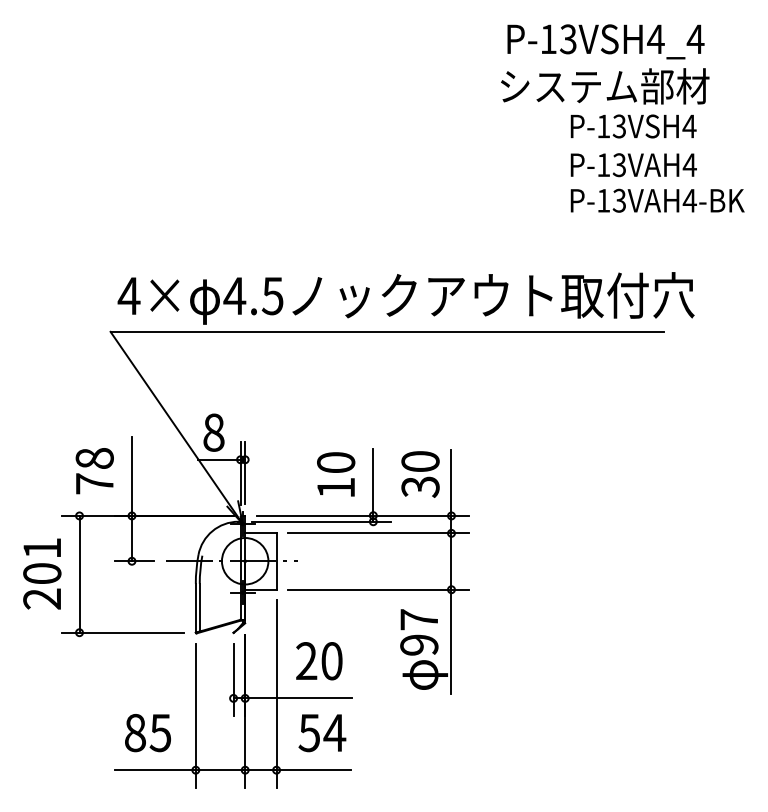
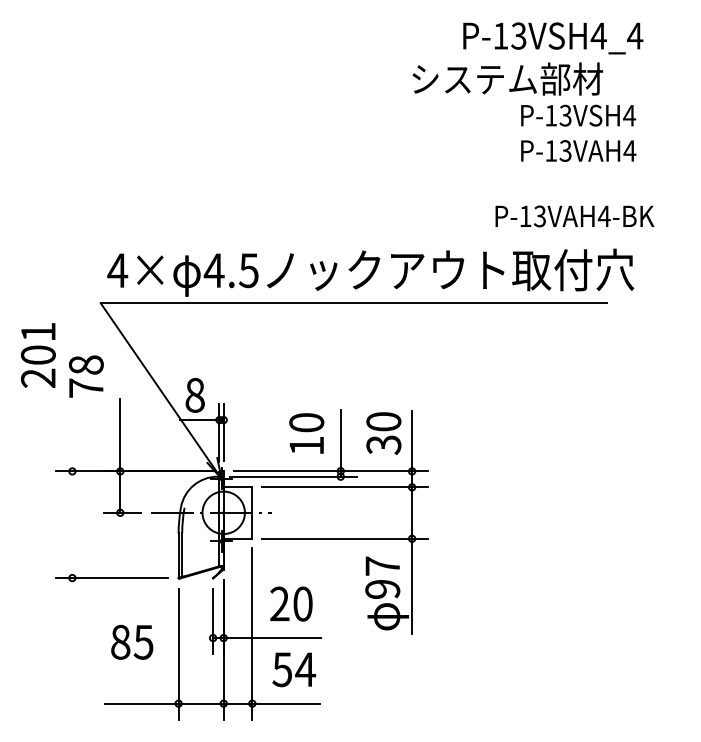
text: (605, 86) -> (508, 79), moved
text: (657, 200) -> (574, 216), moved
text: (94, 471) -> (86, 376), moved
text: (42, 573) -> (38, 355), moved
line: (79, 573) -> (72, 523), removed
text: (147, 733) -> (131, 642), moved

